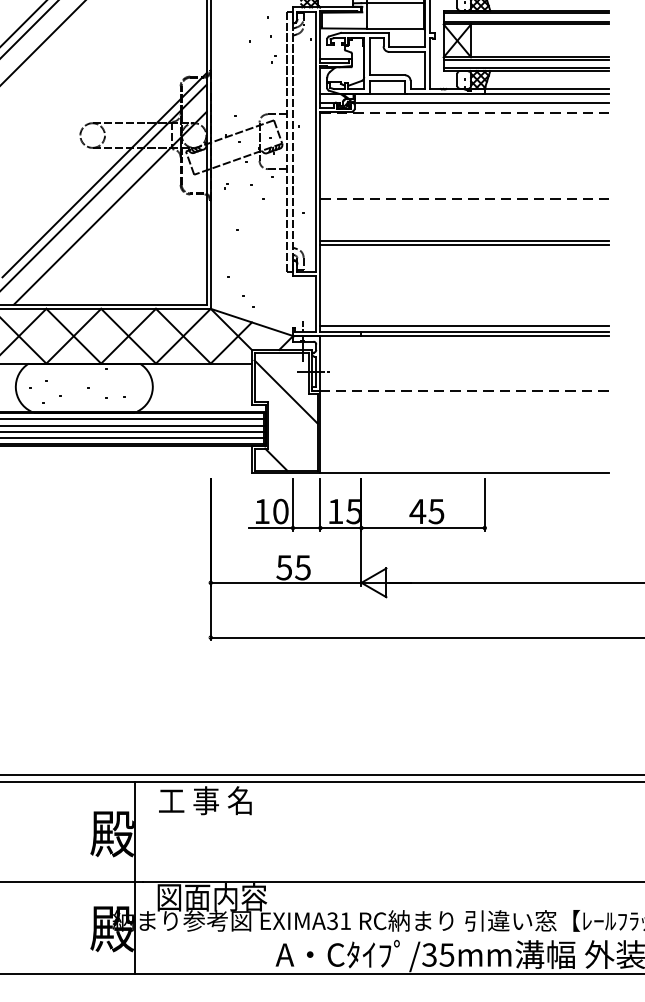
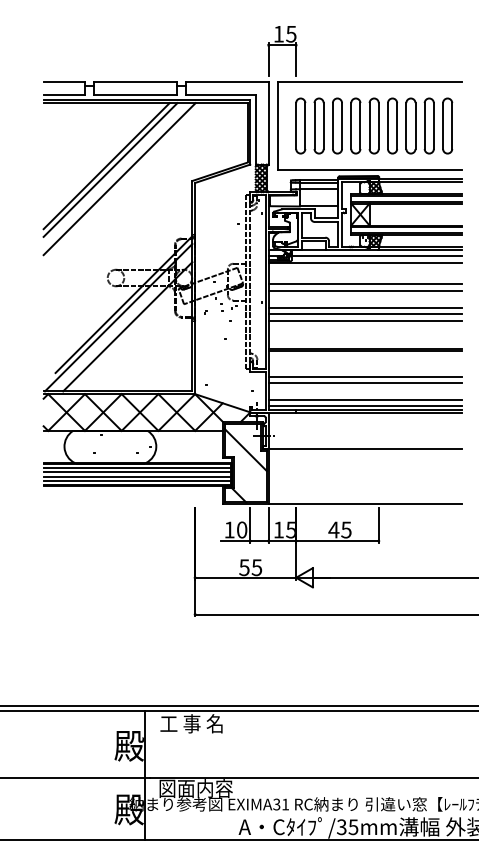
line: (464, 113) -> (365, 263), dashed -> solid
line: (463, 145) -> (364, 284), added
line: (463, 154) -> (364, 290), added
line: (463, 181) -> (364, 308), added
line: (463, 188) -> (364, 313), added
line: (464, 198) -> (365, 320), dashed -> solid
line: (463, 282) -> (364, 376), added
line: (463, 291) -> (364, 382), added
line: (463, 318) -> (364, 400), added
line: (464, 391) -> (365, 449), dashed -> solid

